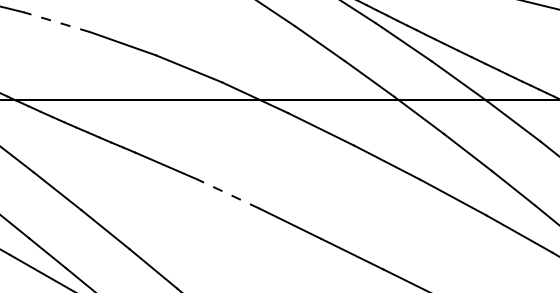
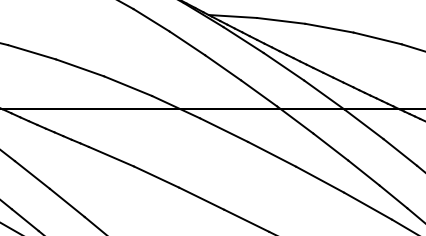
line: (56, 22) -> (31, 52), dashed -> solid
line: (228, 194) -> (156, 177), dashed -> solid

